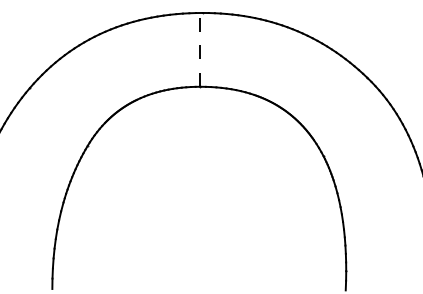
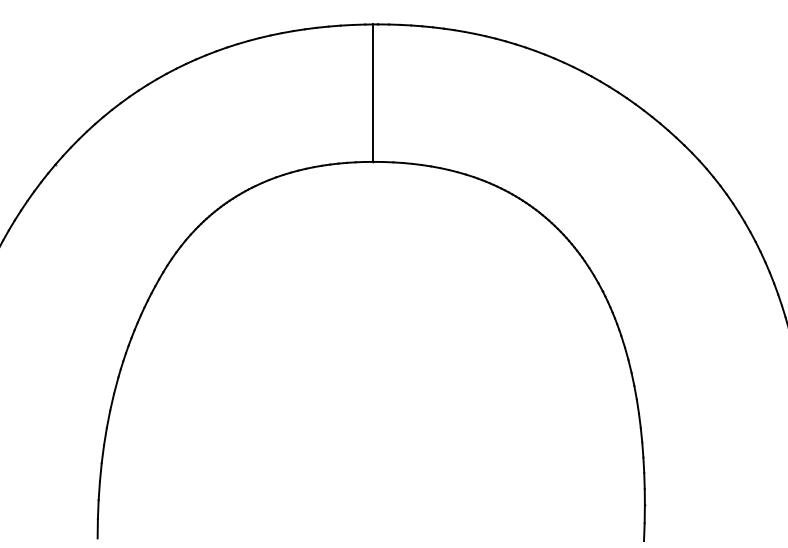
line: (199, 49) -> (371, 92), dashed -> solid

